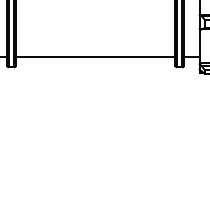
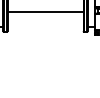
line: (95, 55) -> (45, 11), moved

